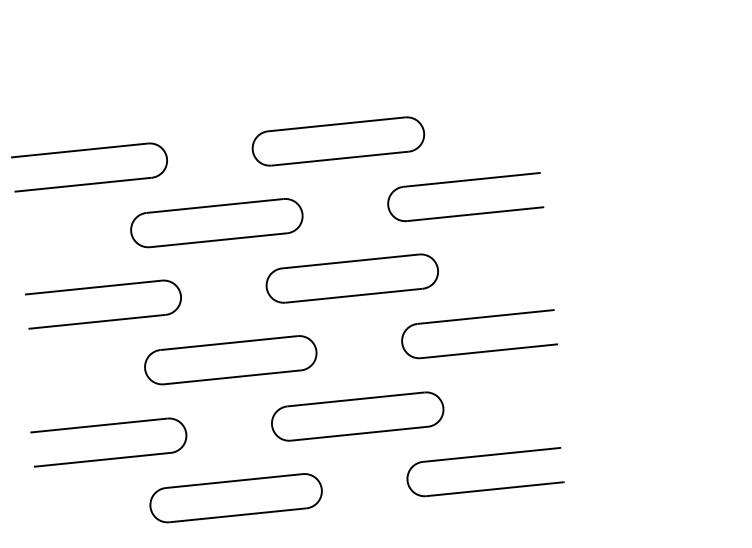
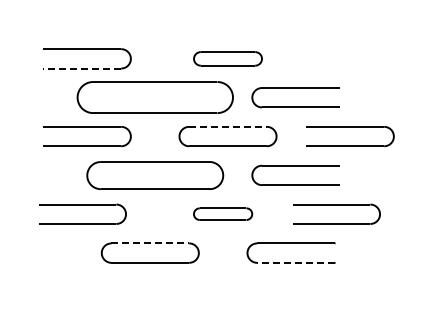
part: (337, 140) -> (227, 58), size x0.7
line: (83, 184) -> (82, 68), solid -> dashed
part: (215, 222) -> (154, 97), size x1.6
part: (566, 240) -> (350, 127), added
line: (351, 260) -> (228, 126), solid -> dashed
part: (229, 358) -> (154, 174), size x1.4
part: (556, 380) -> (336, 205), added
part: (356, 415) -> (222, 213), size x0.6
line: (234, 481) -> (150, 243), solid -> dashed
line: (495, 488) -> (296, 262), solid -> dashed

